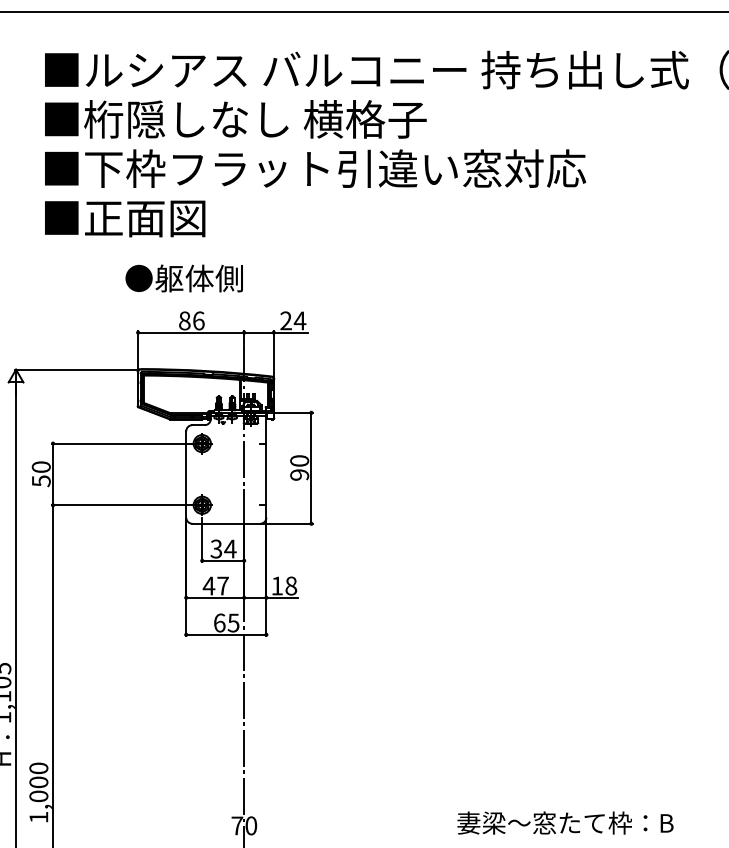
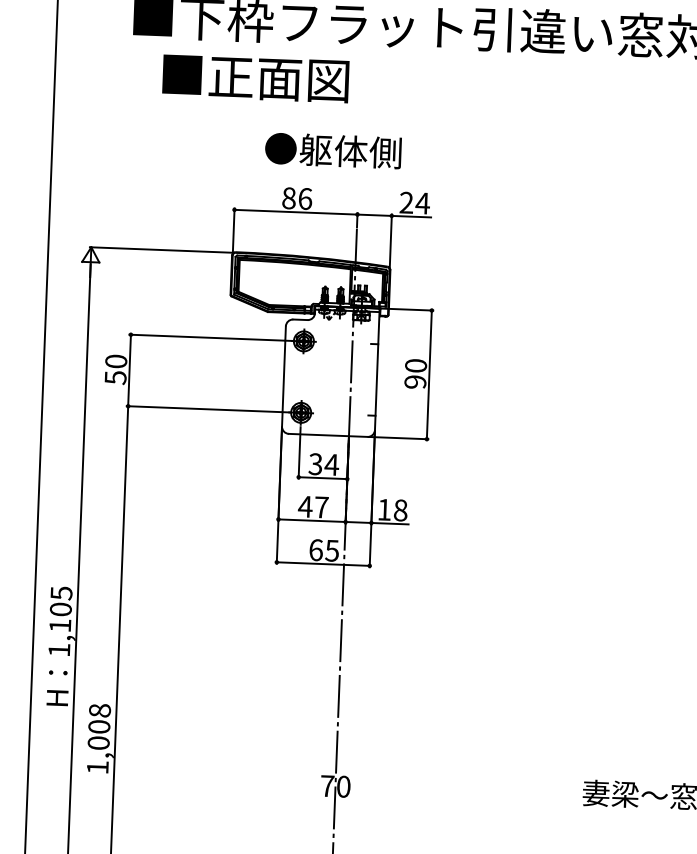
text: (125, 218) -> (256, 78), moved
text: (183, 278) -> (332, 150), moved
text: (39, 768) -> (100, 710), 1,000 -> 1,008

